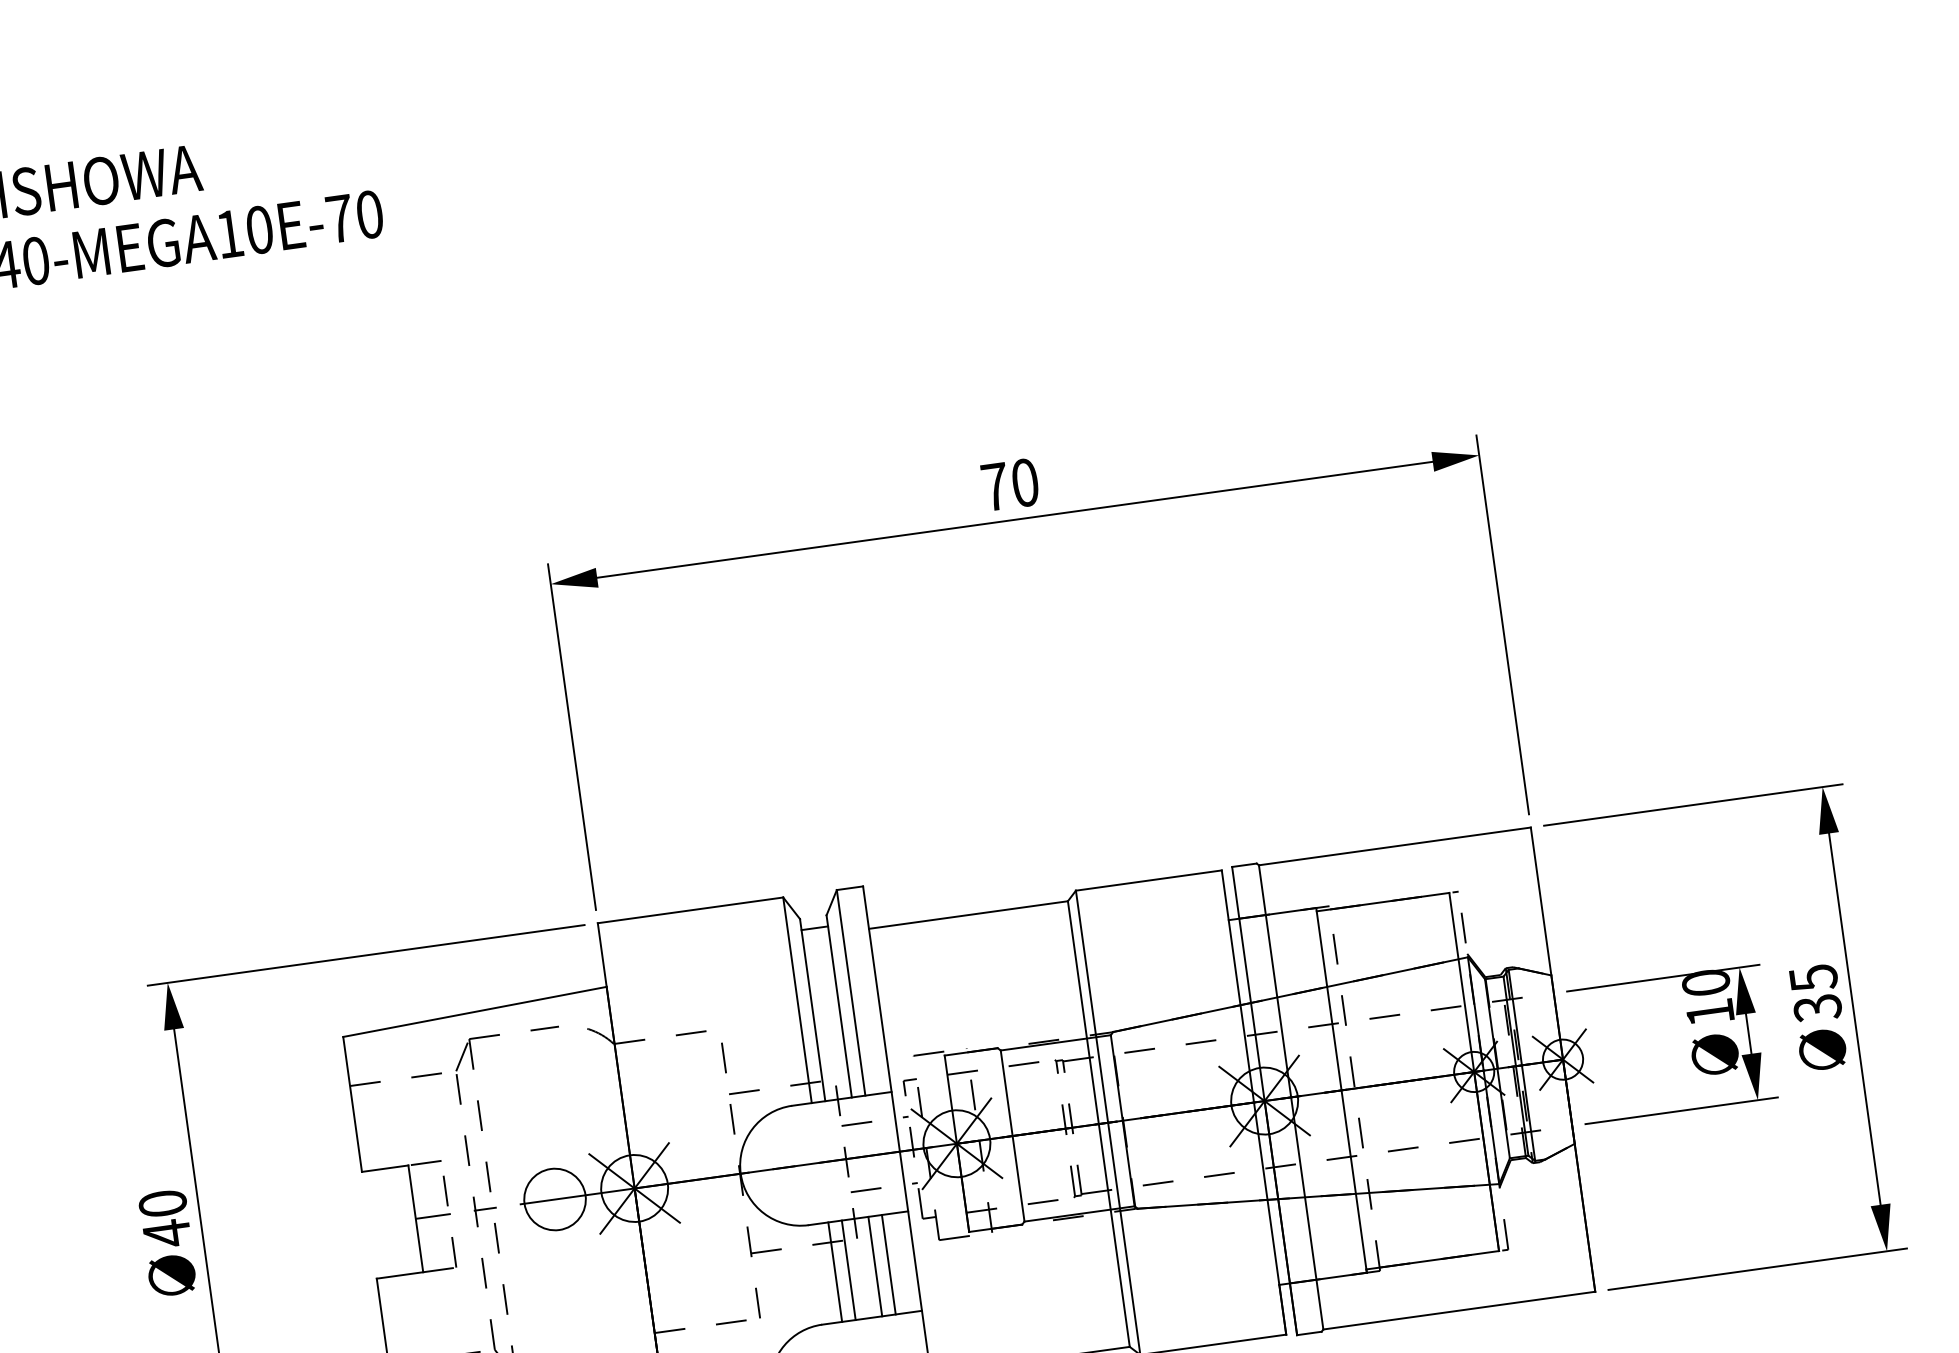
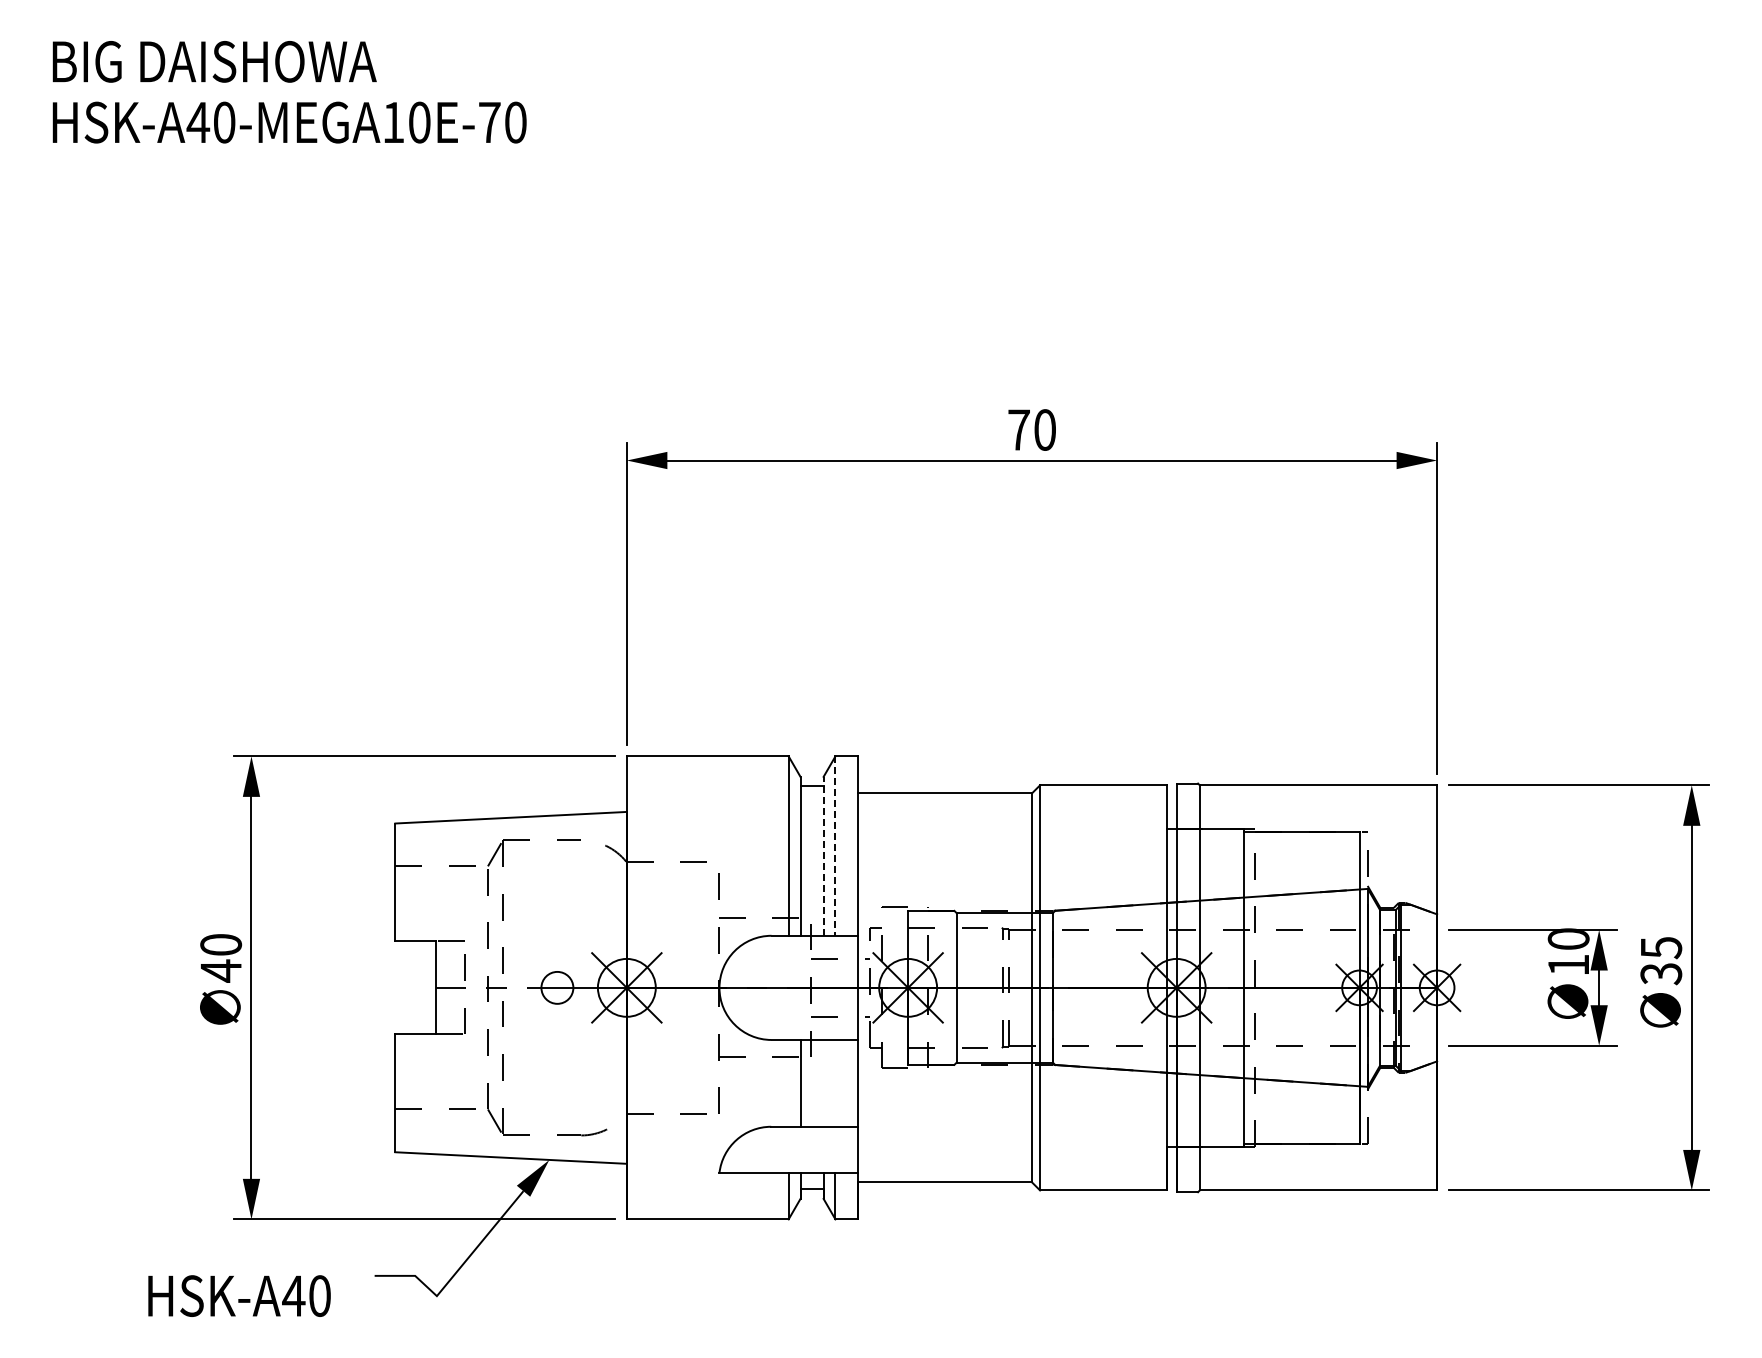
line: (851, 993) -> (835, 846), solid -> dashed
line: (838, 1005) -> (823, 855), solid -> dashed
circle: (555, 1199) -> (557, 987), size x0.6
line: (888, 1263) -> (835, 1082), removed
line: (874, 1265) -> (823, 1082), removed
line: (834, 1271) -> (788, 1082), removed

